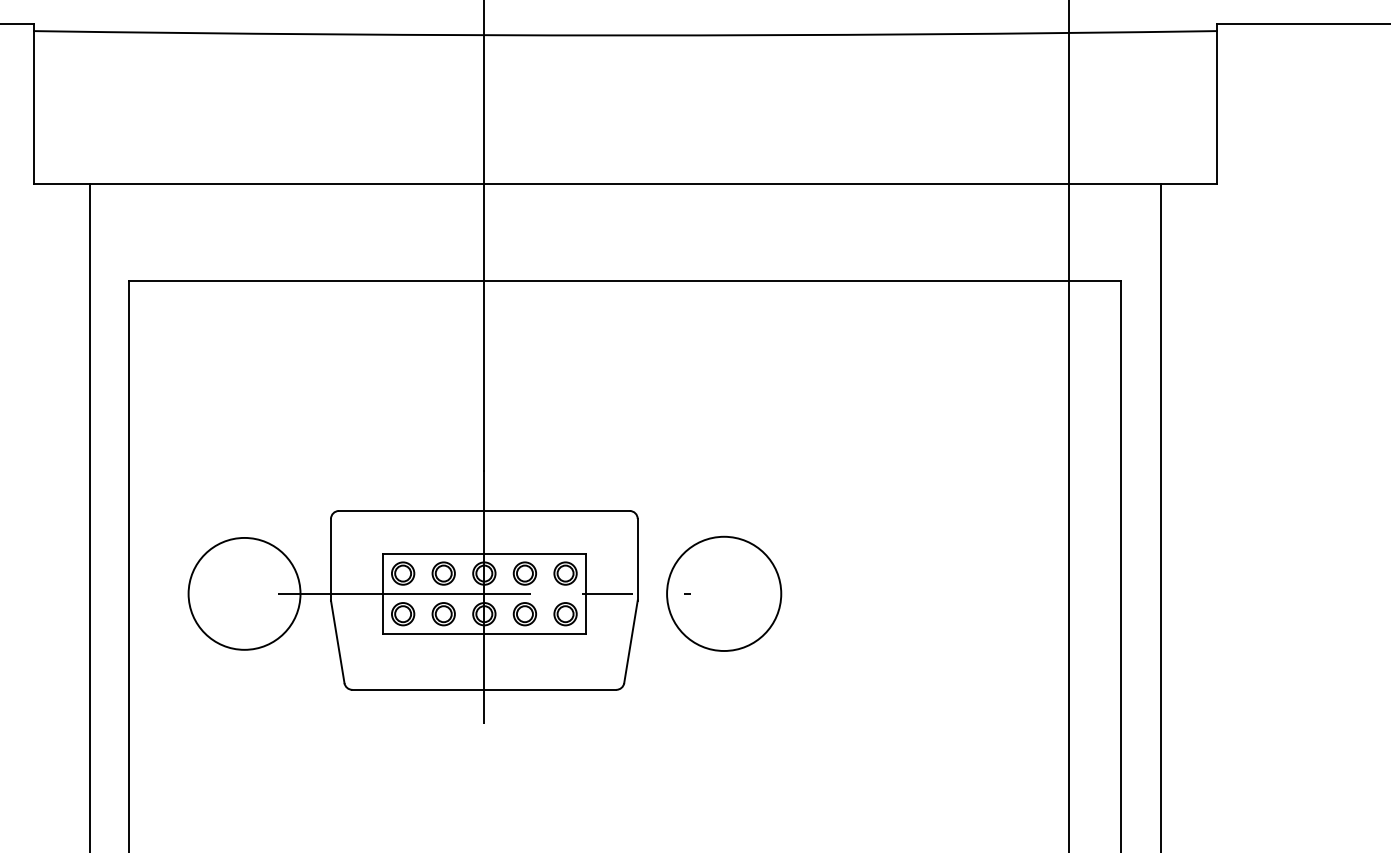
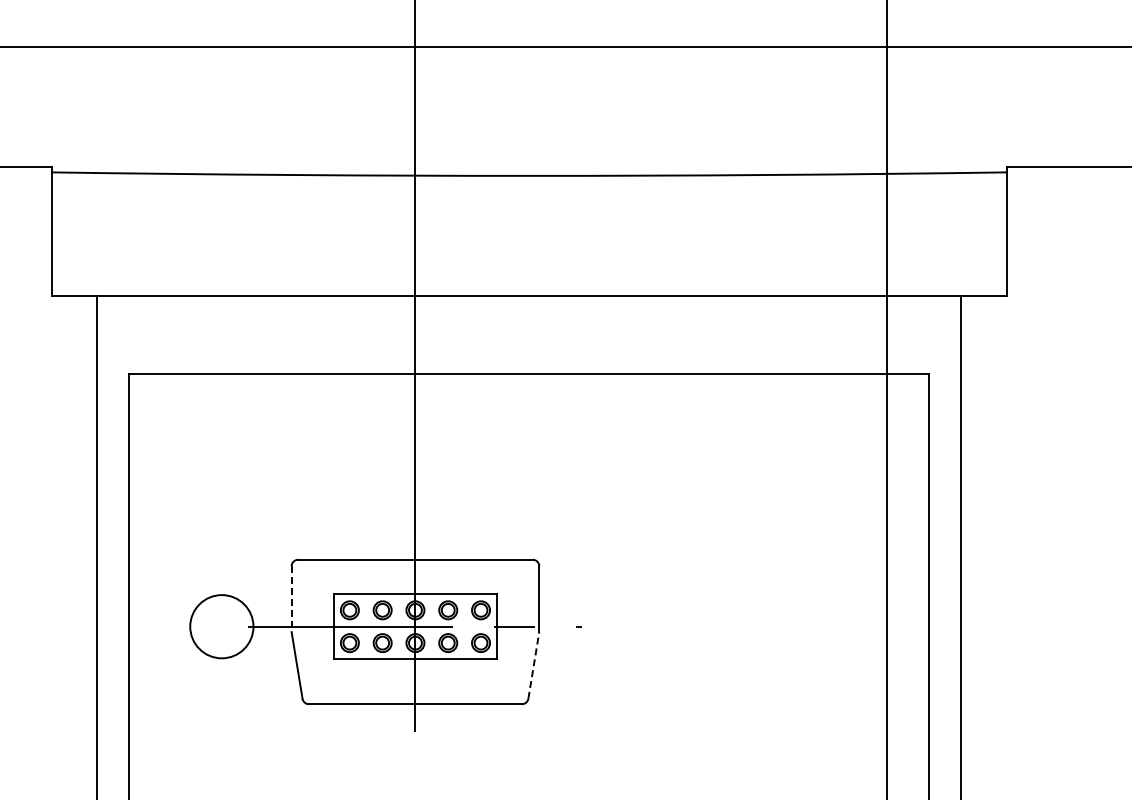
line: (330, 560) -> (291, 599), solid -> dashed
circle: (244, 593) -> (221, 626), size x0.7
circle: (723, 593) -> (608, 626), removed
line: (630, 641) -> (533, 665), solid -> dashed

